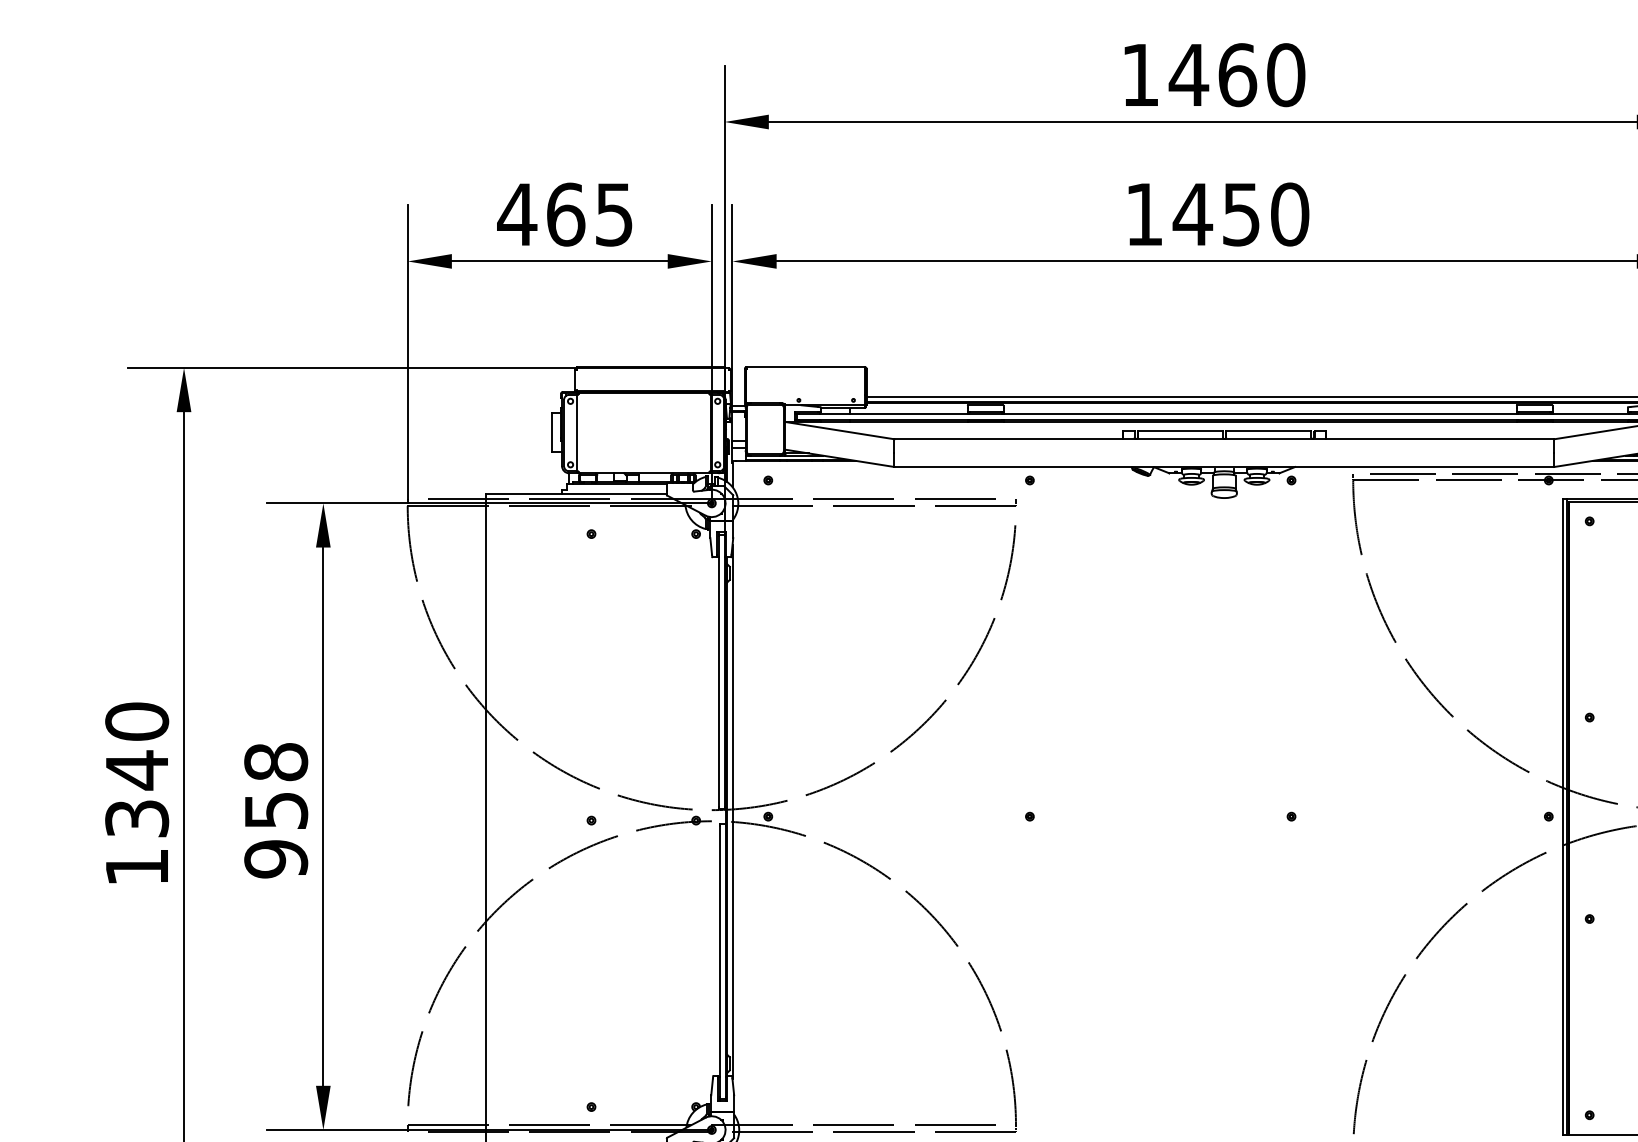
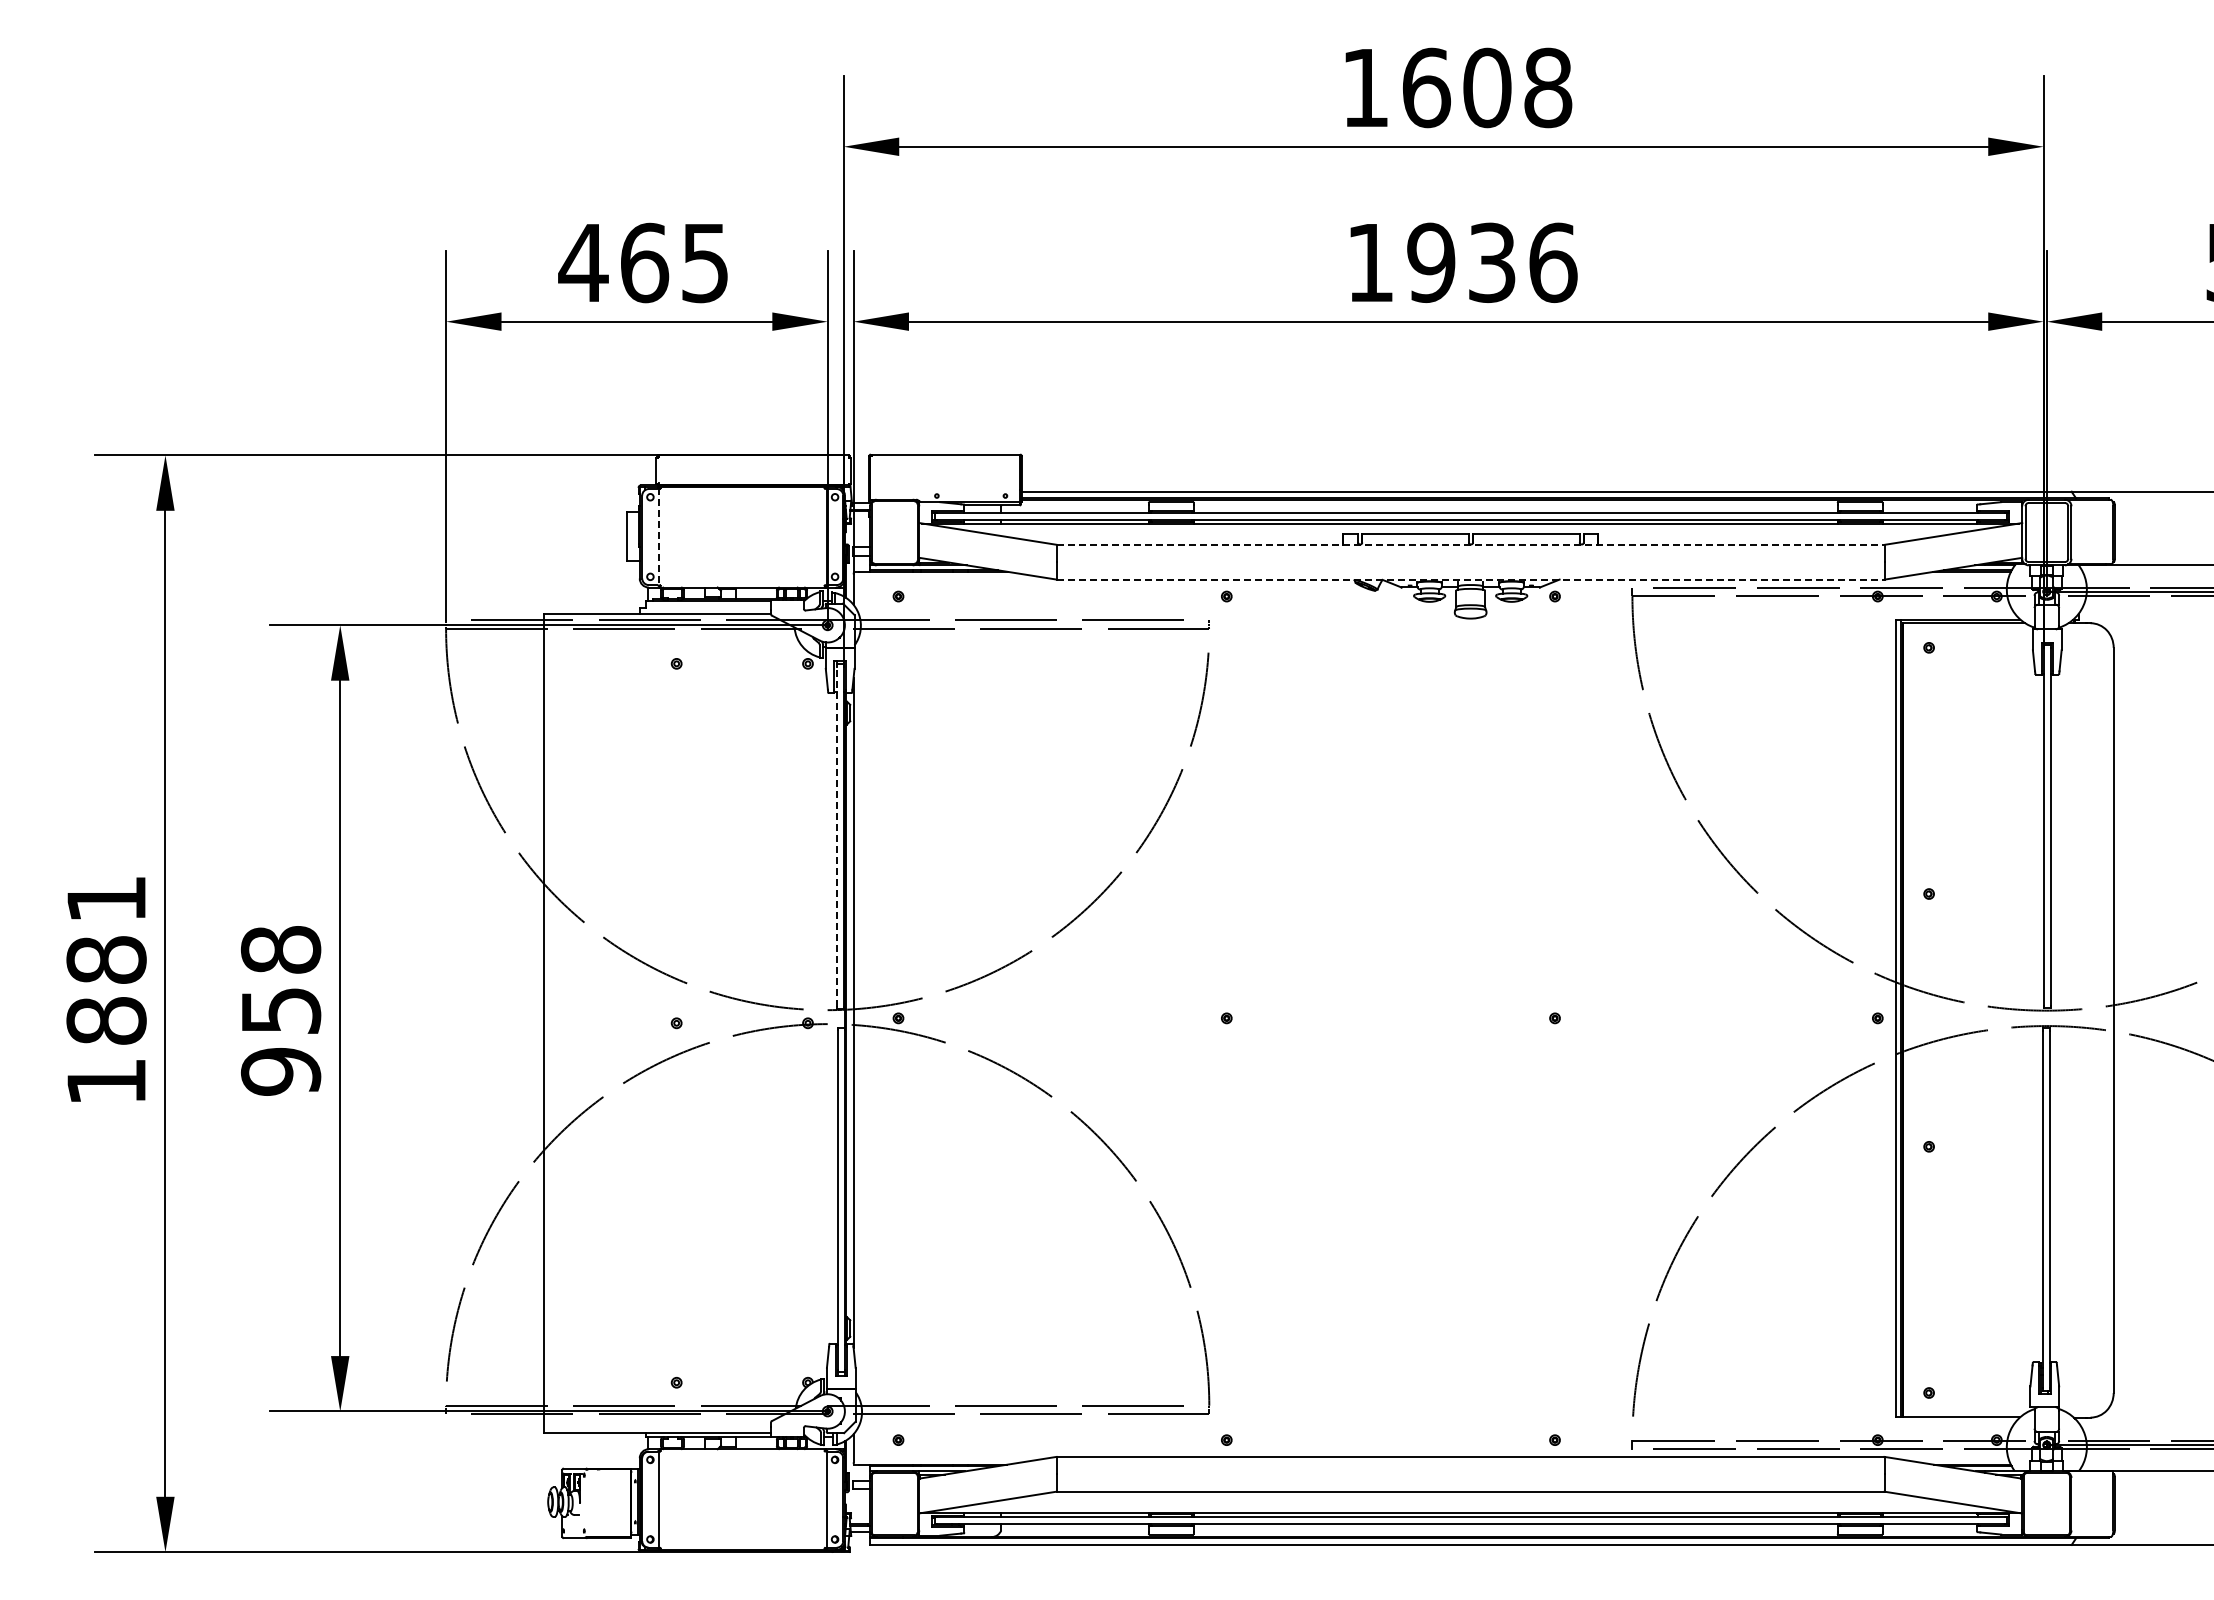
text: (1236, 74) -> (1486, 87), 1460 -> 1608
text: (1240, 214) -> (1491, 262), 1450 -> 1936
line: (577, 433) -> (658, 537), solid -> dashed
line: (1224, 439) -> (1471, 544), solid -> dashed
line: (1224, 466) -> (1471, 579), solid -> dashed
line: (718, 671) -> (836, 836), solid -> dashed
text: (137, 769) -> (106, 959), 1340 -> 1881

